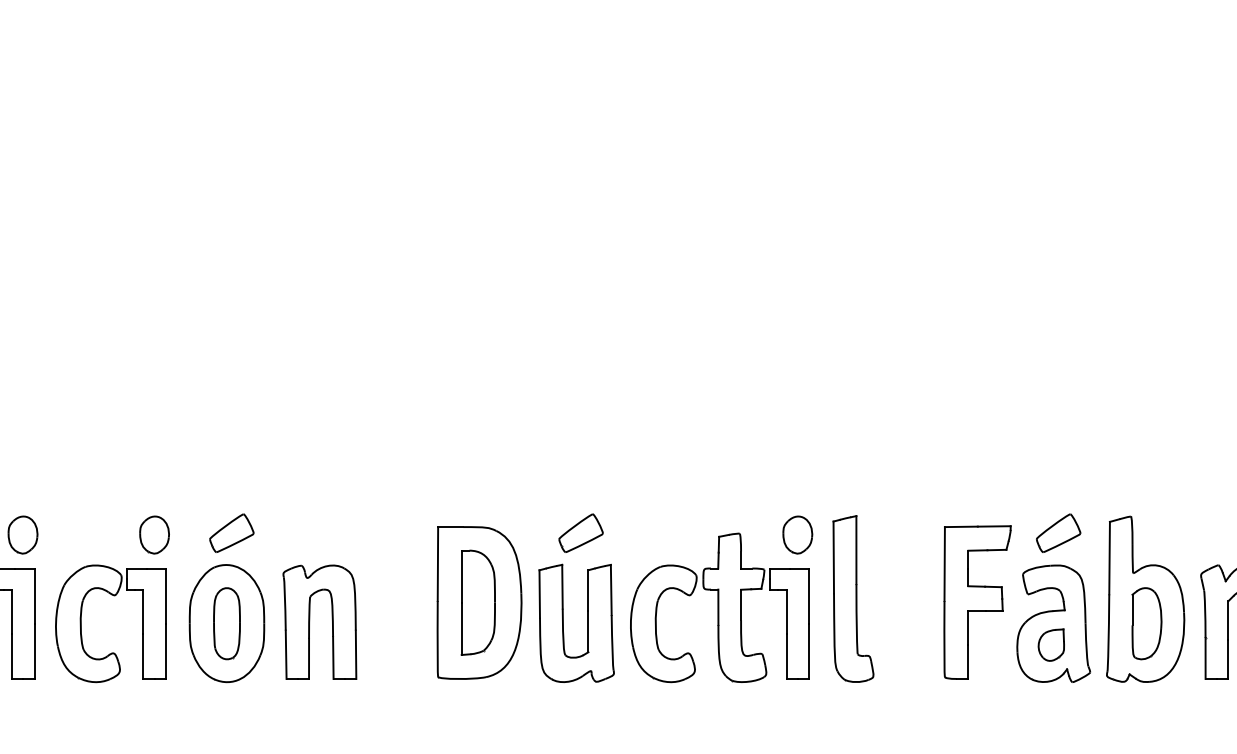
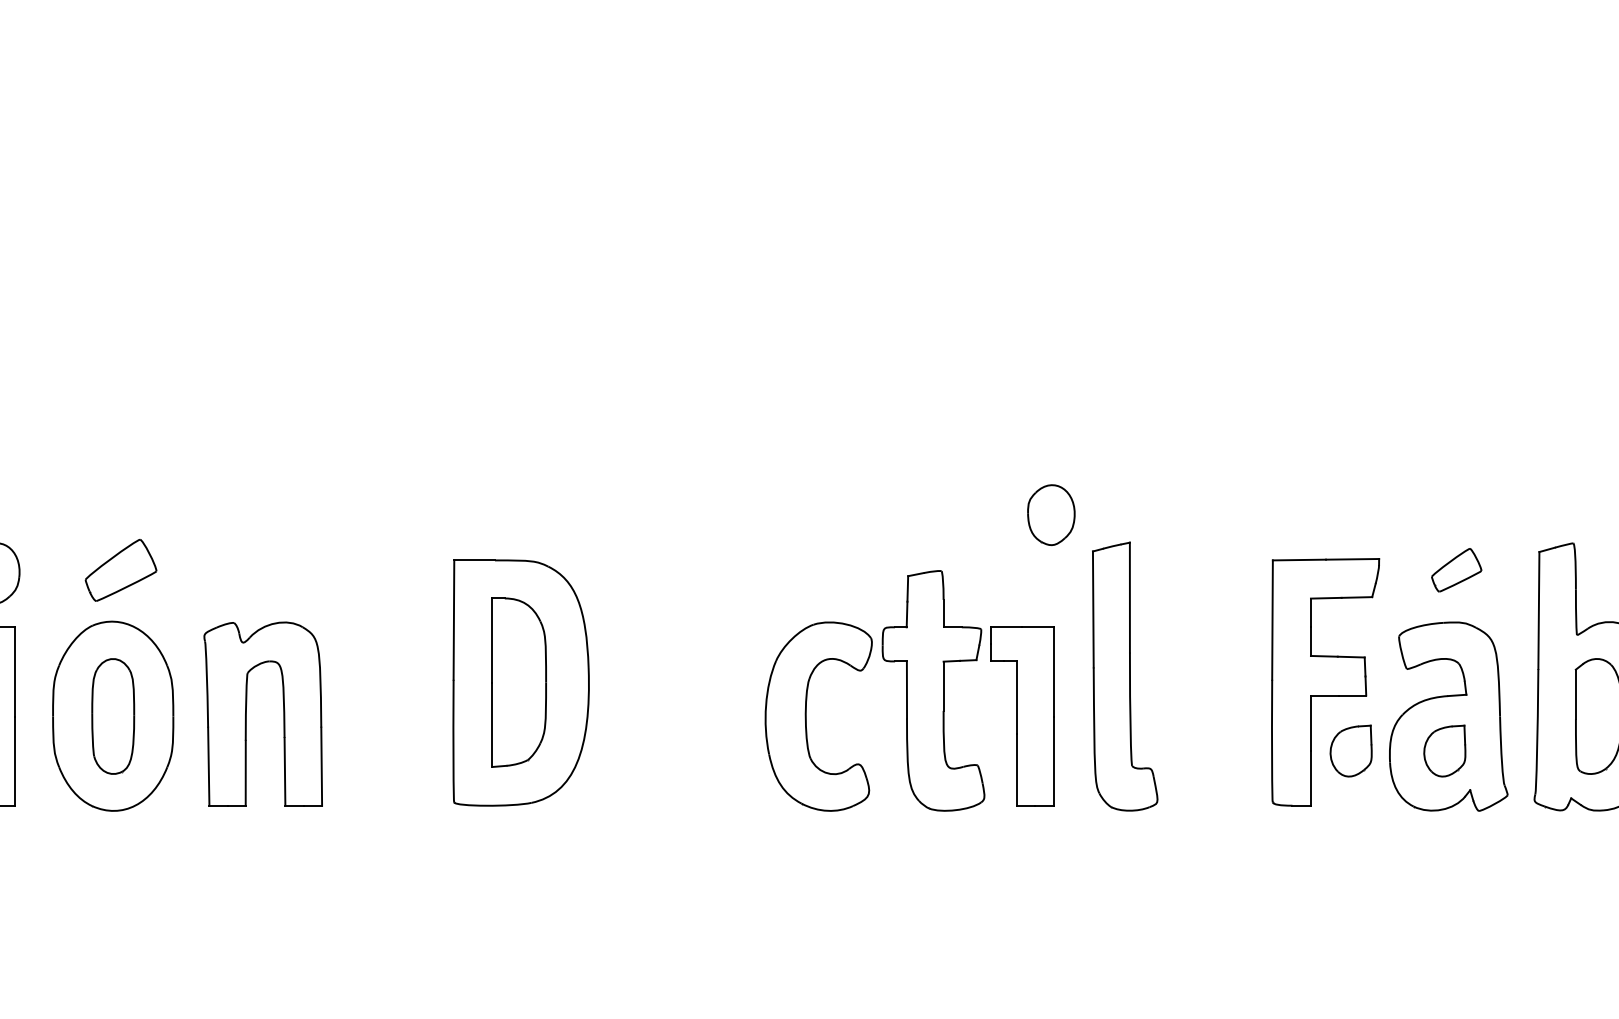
part: (580, 532) -> (684, 569), removed
part: (1058, 532) -> (1456, 569), size x0.7
part: (797, 534) -> (1050, 514), moved
part: (587, 622) -> (695, 714), removed
part: (992, 644) -> (1349, 750), added

